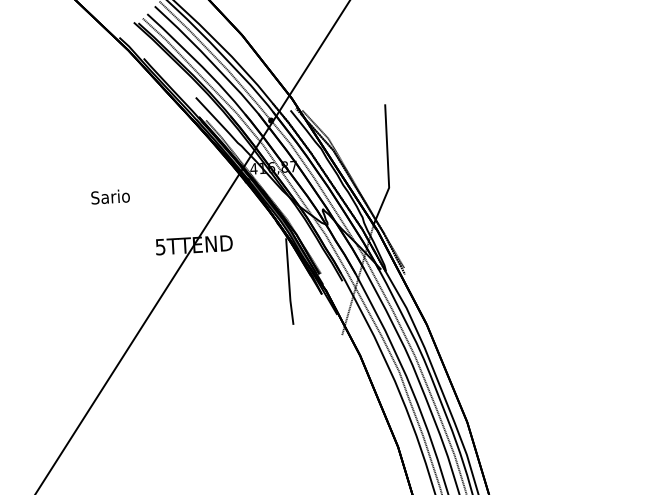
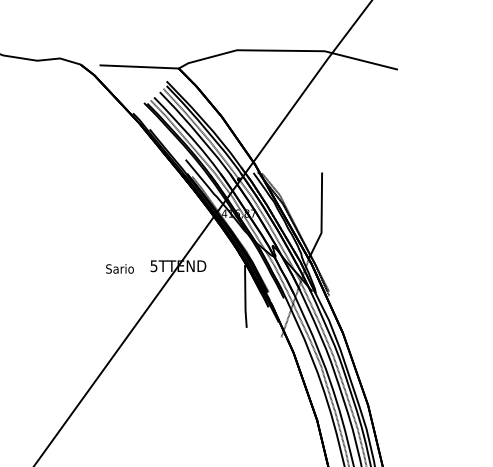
text: (109, 196) -> (119, 268), moved

